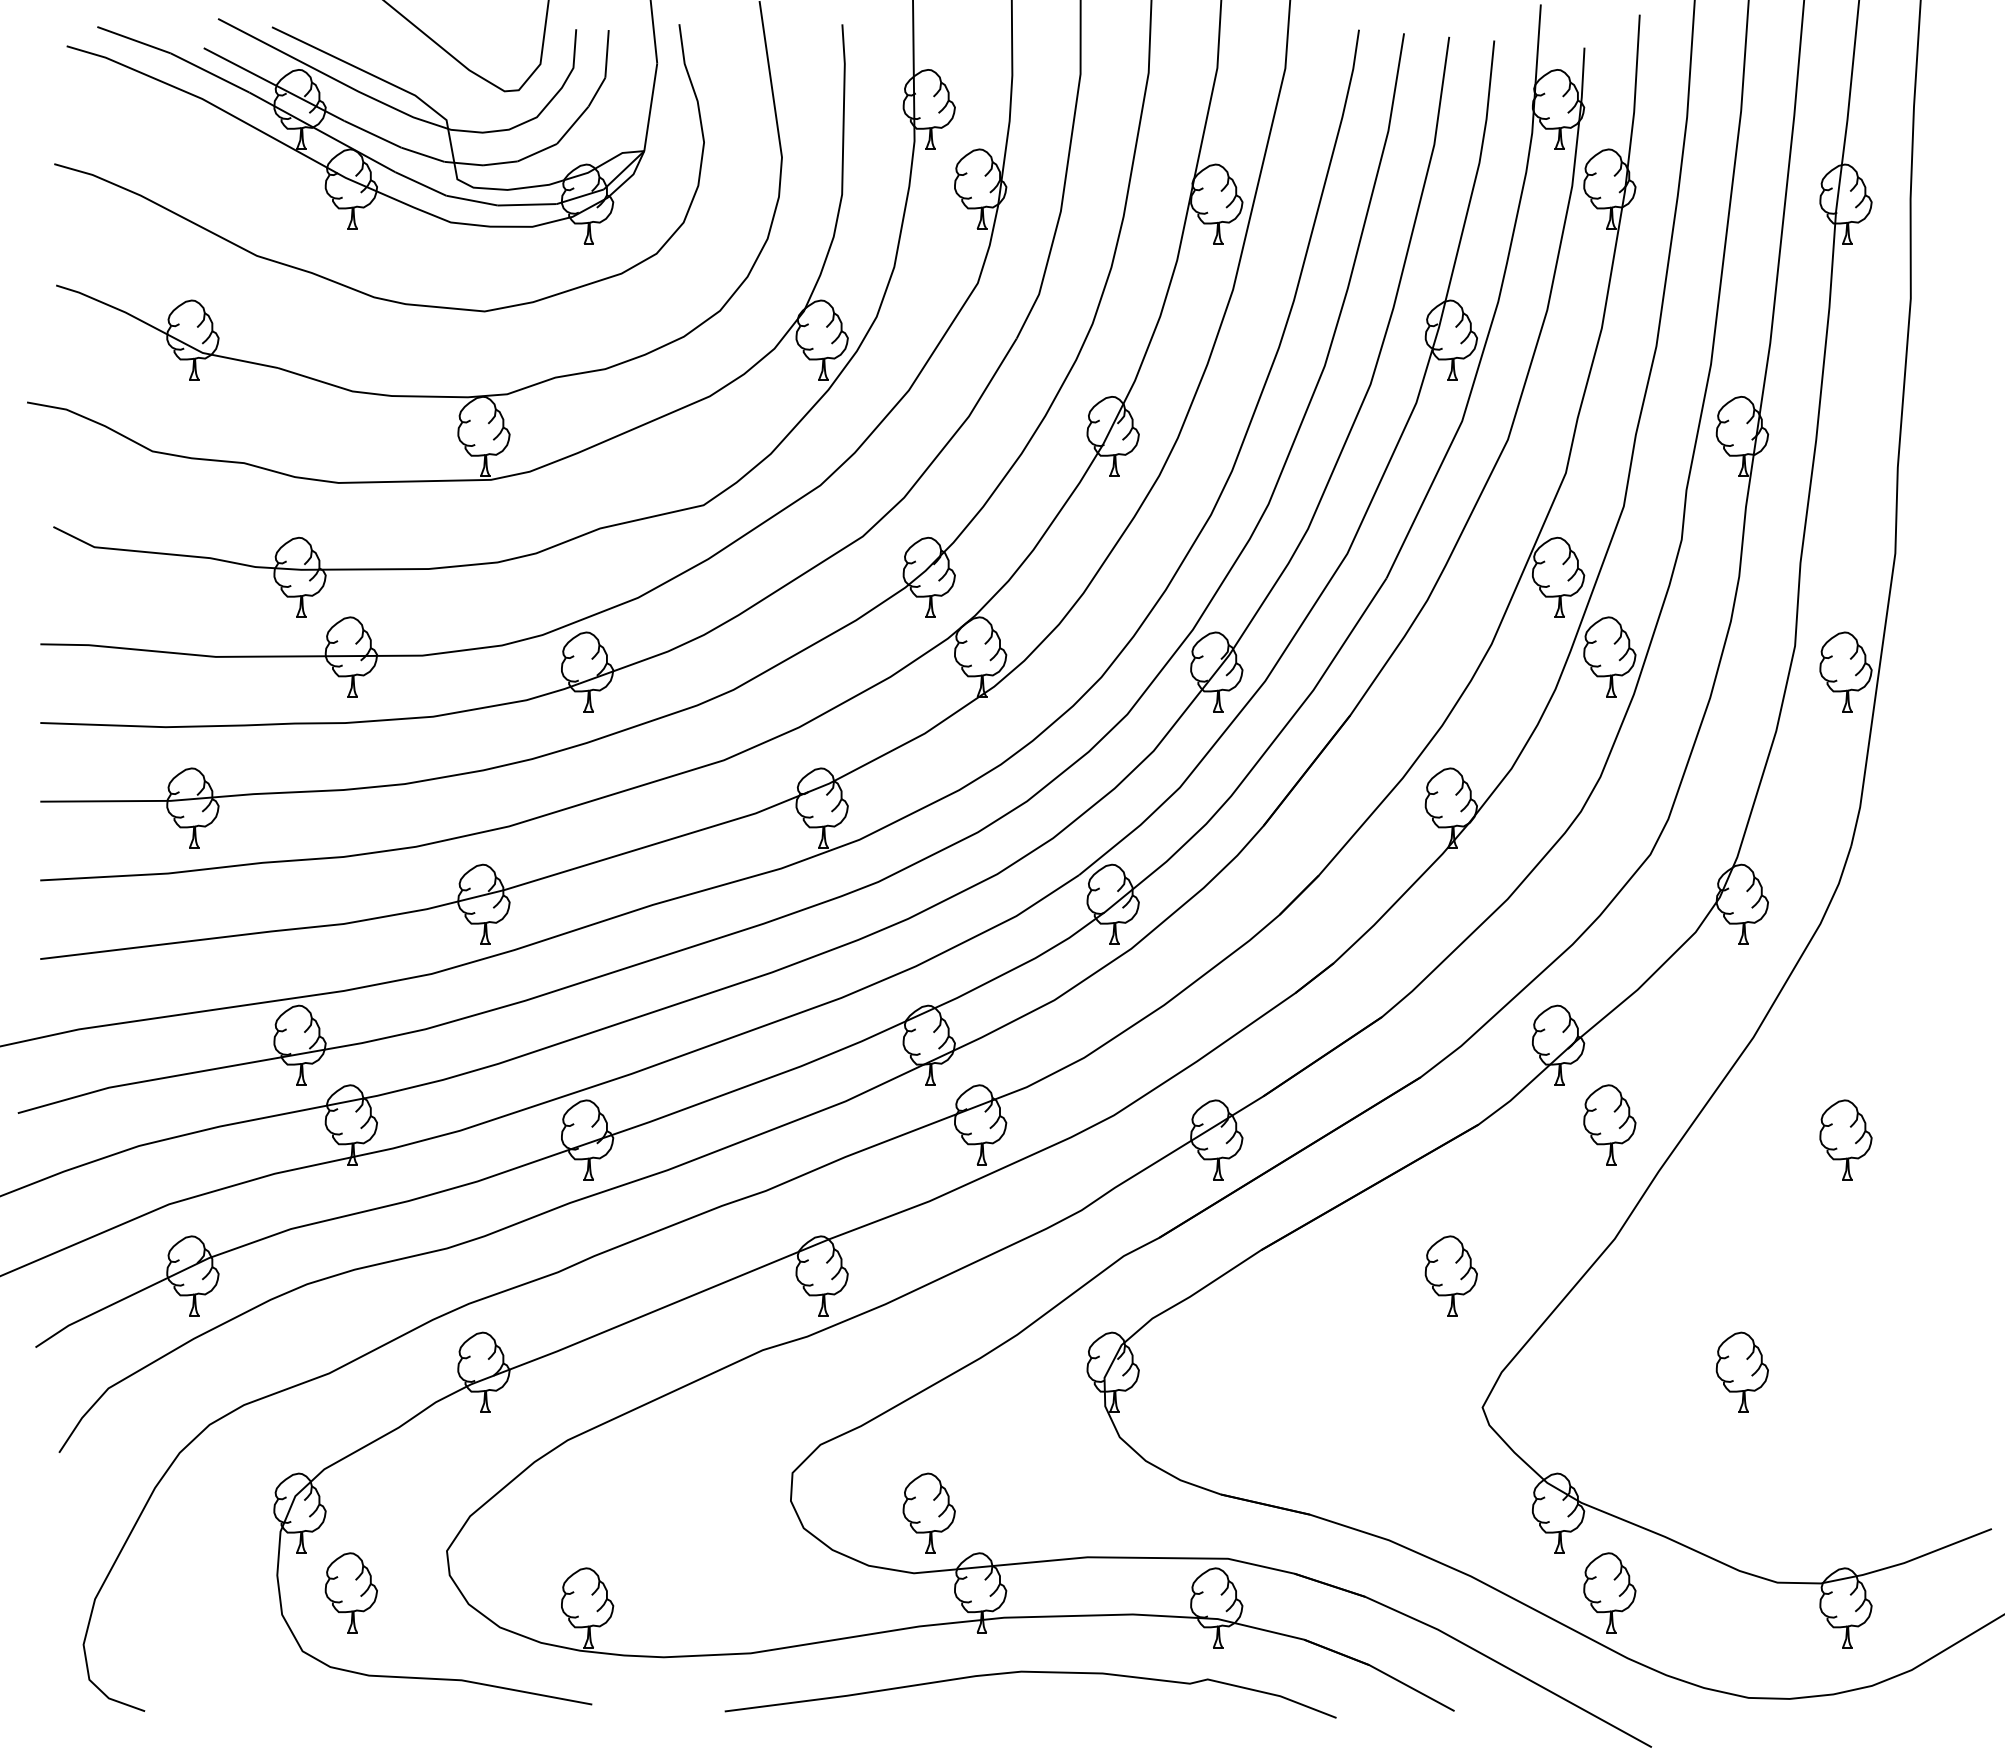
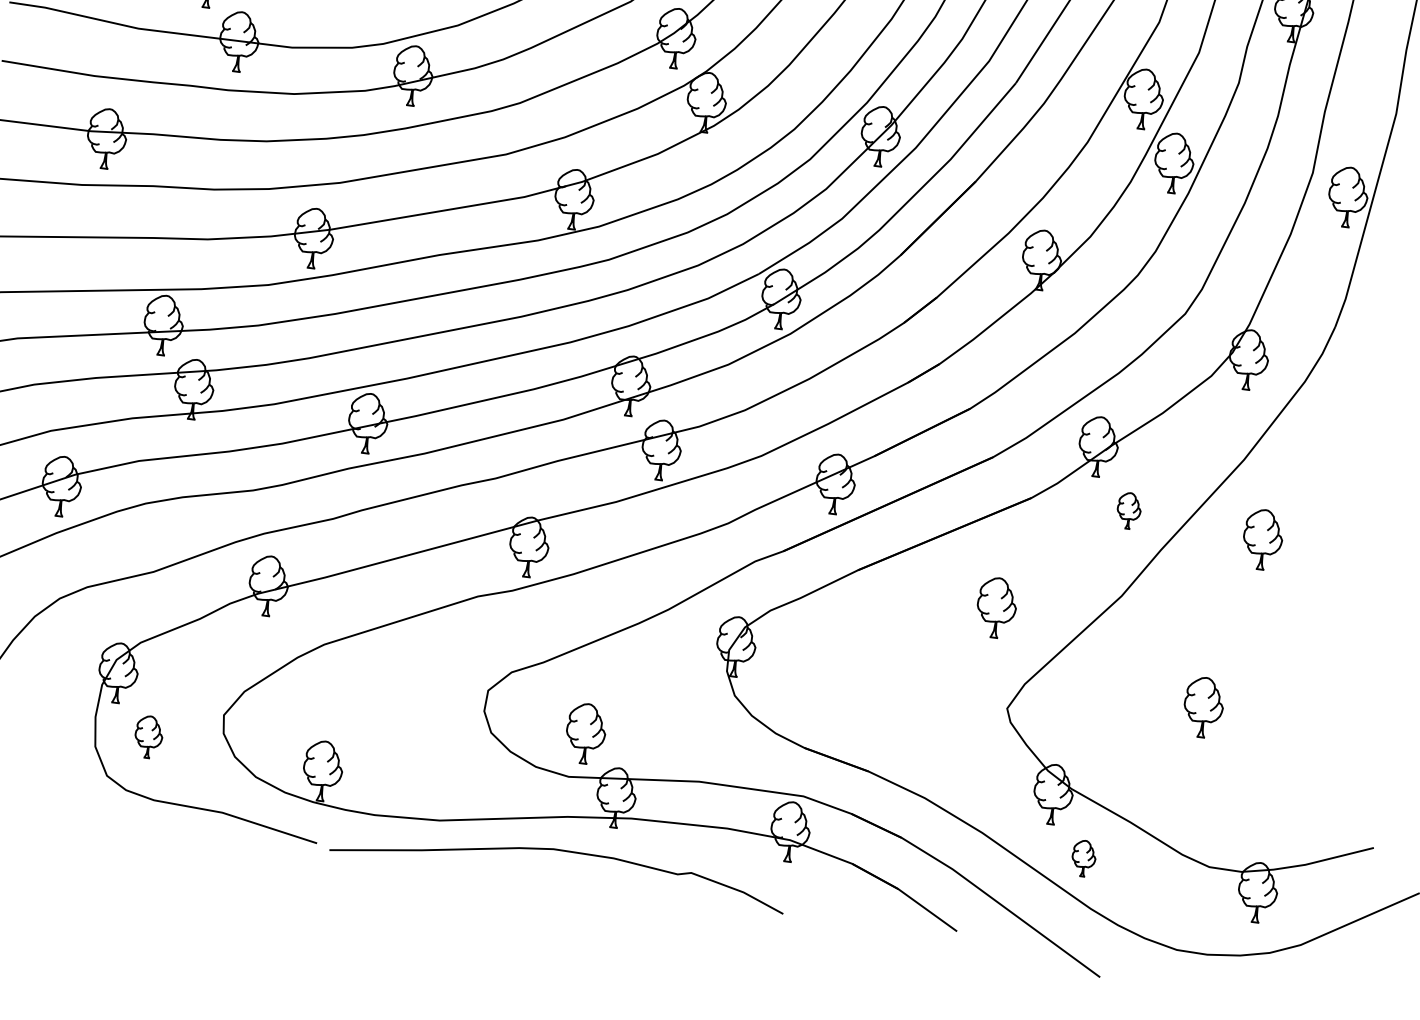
part: (1609, 1124) -> (1128, 510), size x0.6
part: (1845, 1139) -> (1262, 539), moved
part: (350, 1592) -> (148, 736), size x0.7
part: (1609, 1592) -> (1083, 858), size x0.6
curve: (1030, 1672) -> (560, 850), moved

